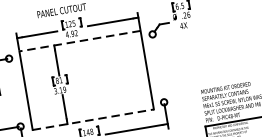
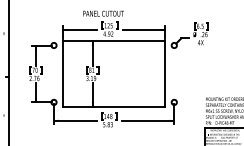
line: (80, 40) -> (114, 40), dashed -> solid
line: (93, 119) -> (114, 106), dashed -> solid

